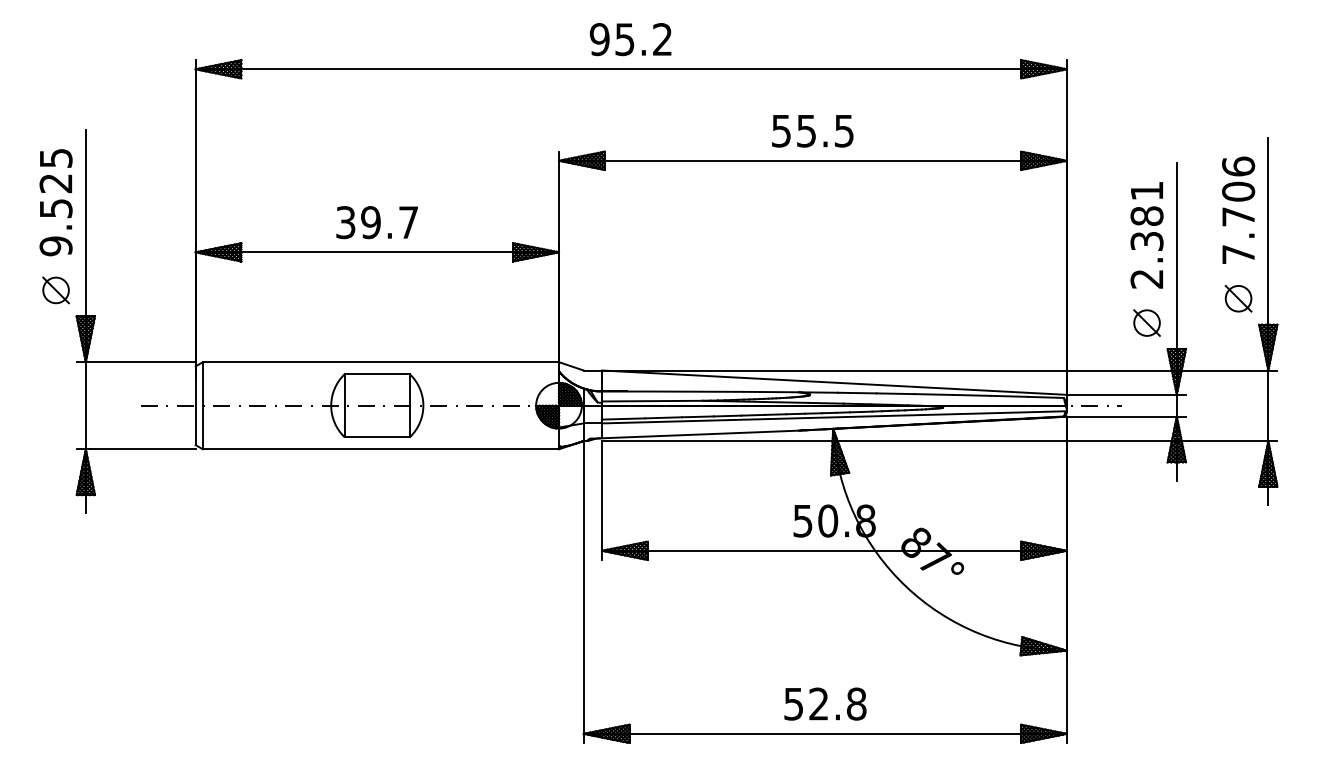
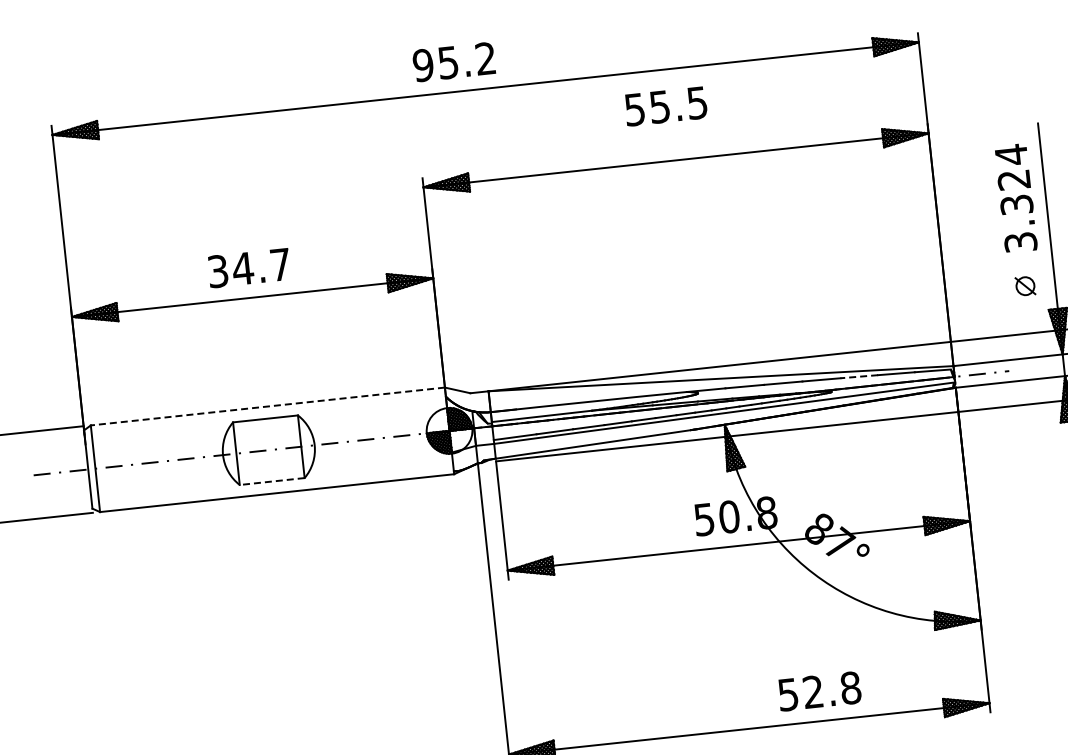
text: (630, 39) -> (453, 62), moved
text: (812, 131) -> (665, 106), moved
text: (370, 222) -> (242, 268), 39.7 -> 34.7
text: (1146, 234) -> (1015, 198), 2.381 -> 3.324
part: (1146, 322) -> (1024, 285), size x0.7
line: (380, 362) -> (267, 406), solid -> dashed
line: (972, 395) -> (859, 376), solid -> dashed
line: (377, 437) -> (272, 481), solid -> dashed
text: (825, 703) -> (819, 690), moved

